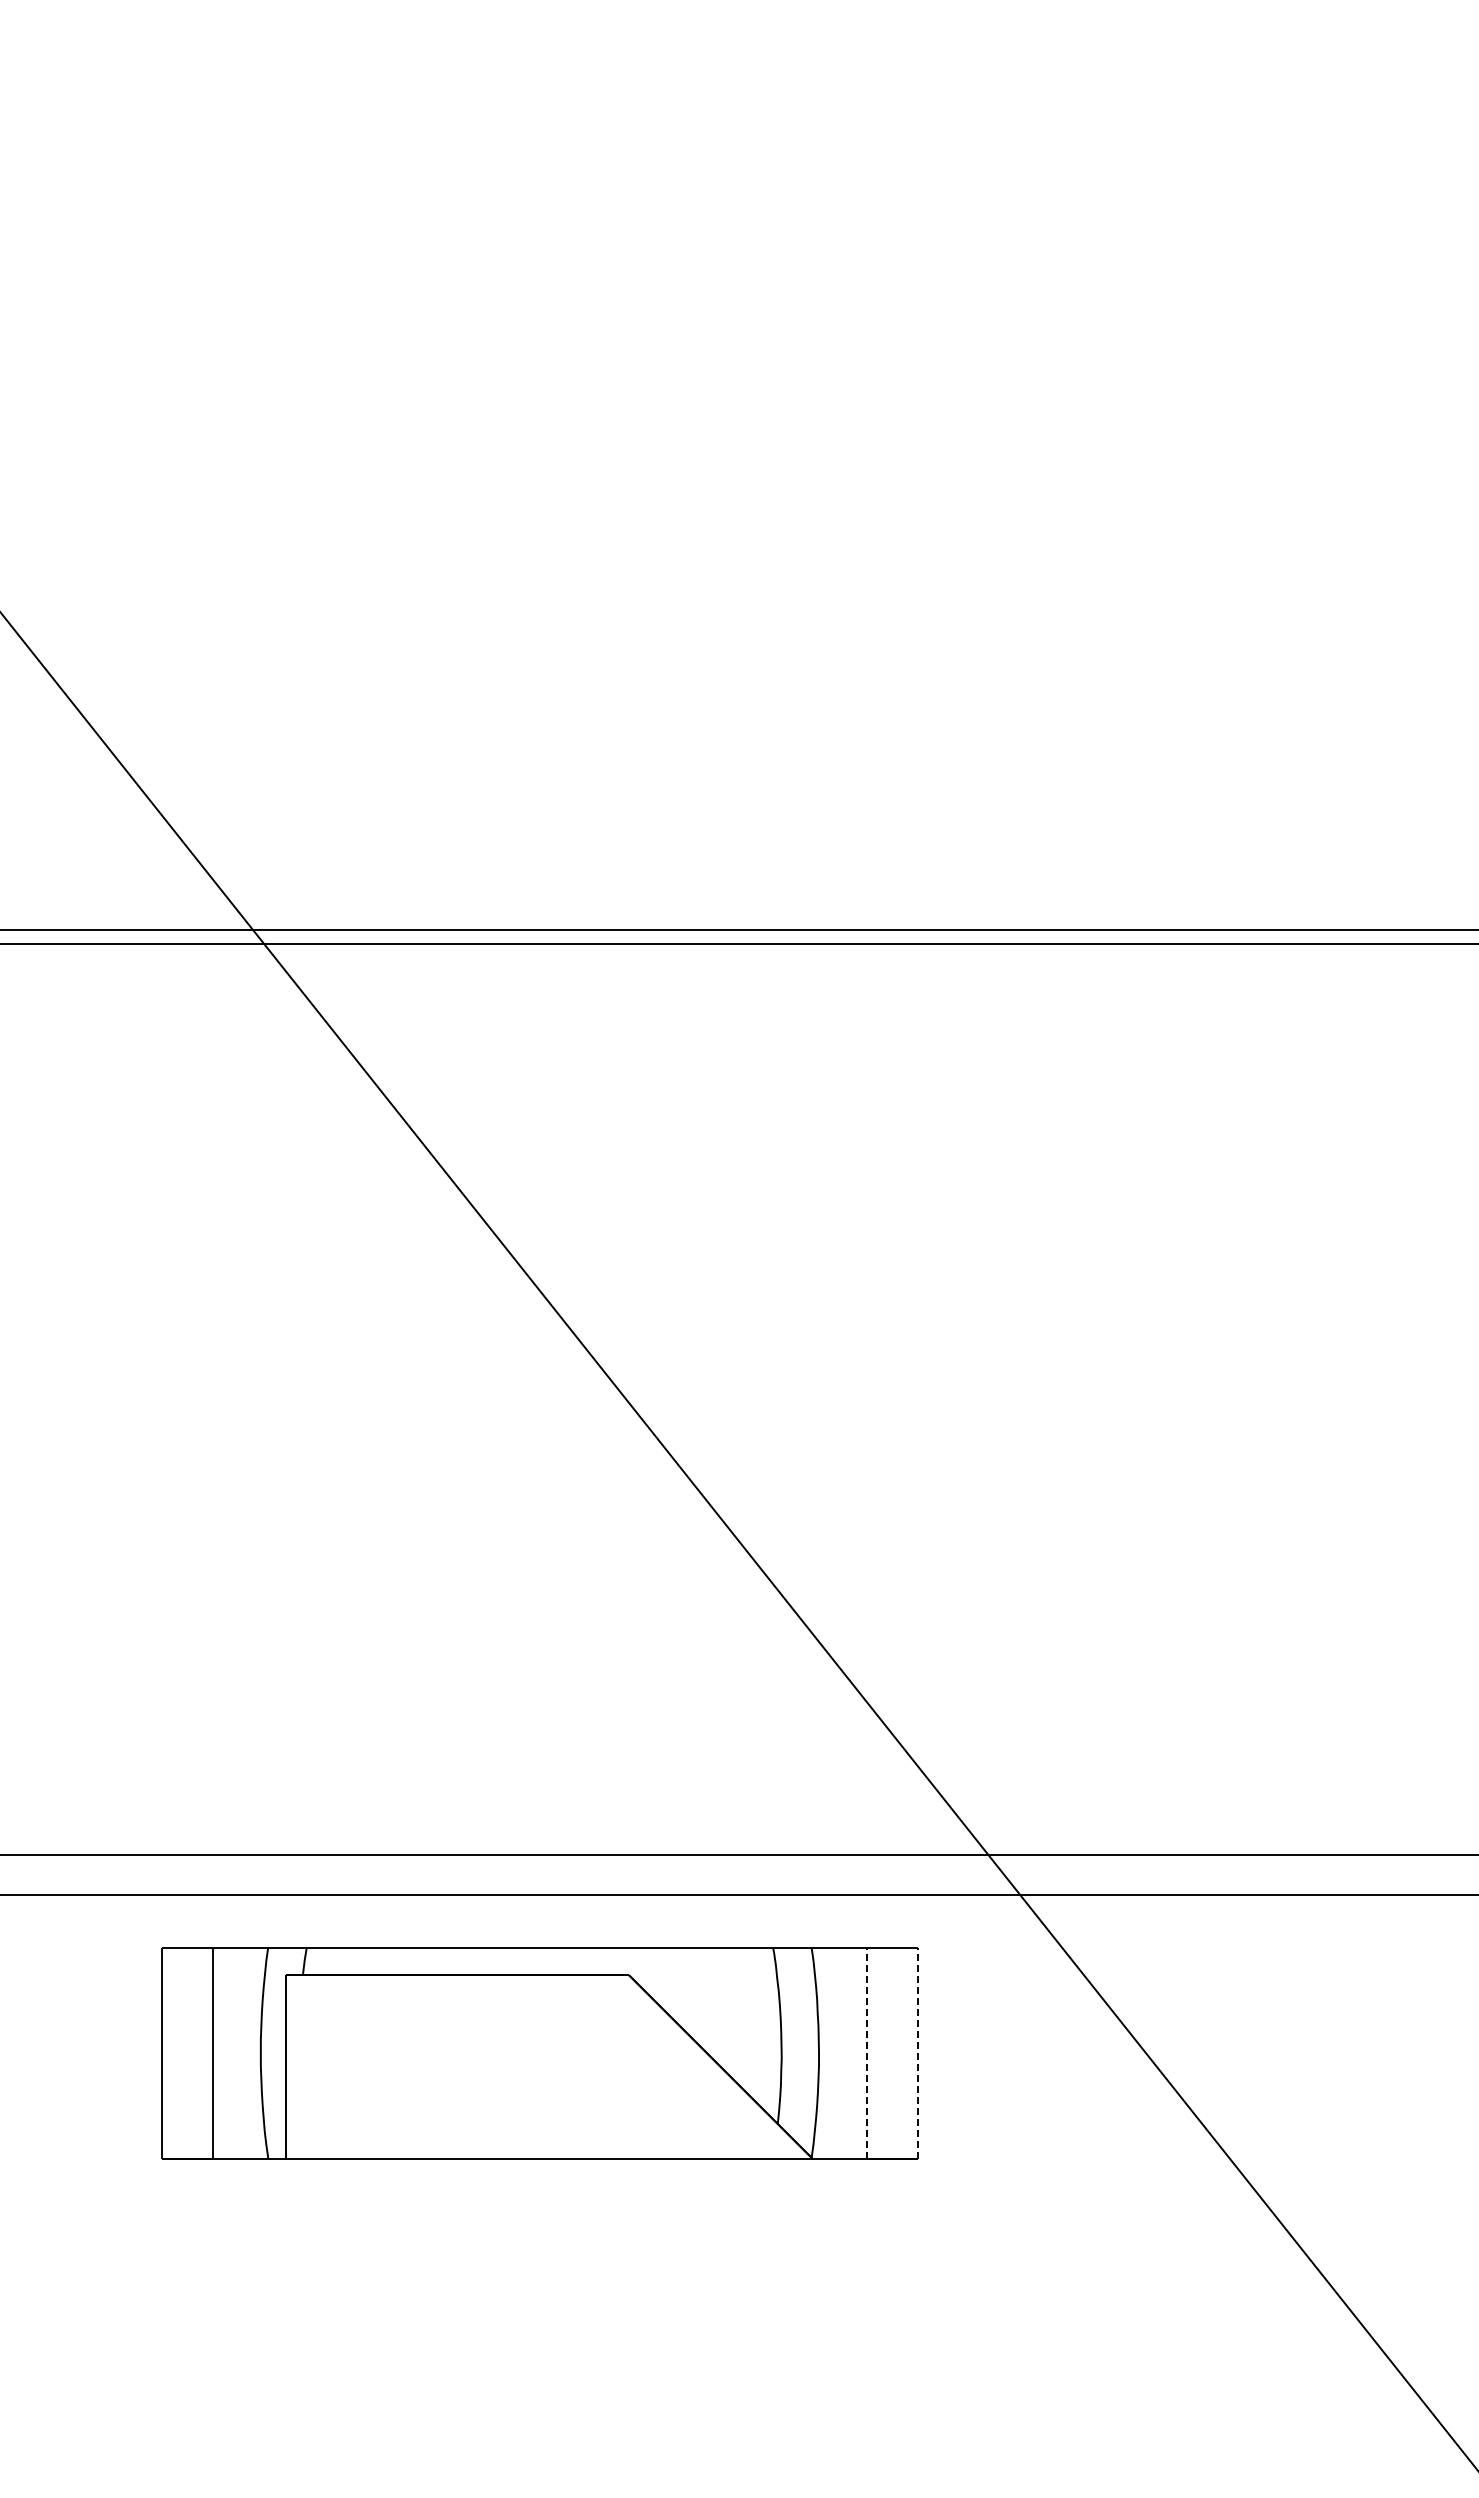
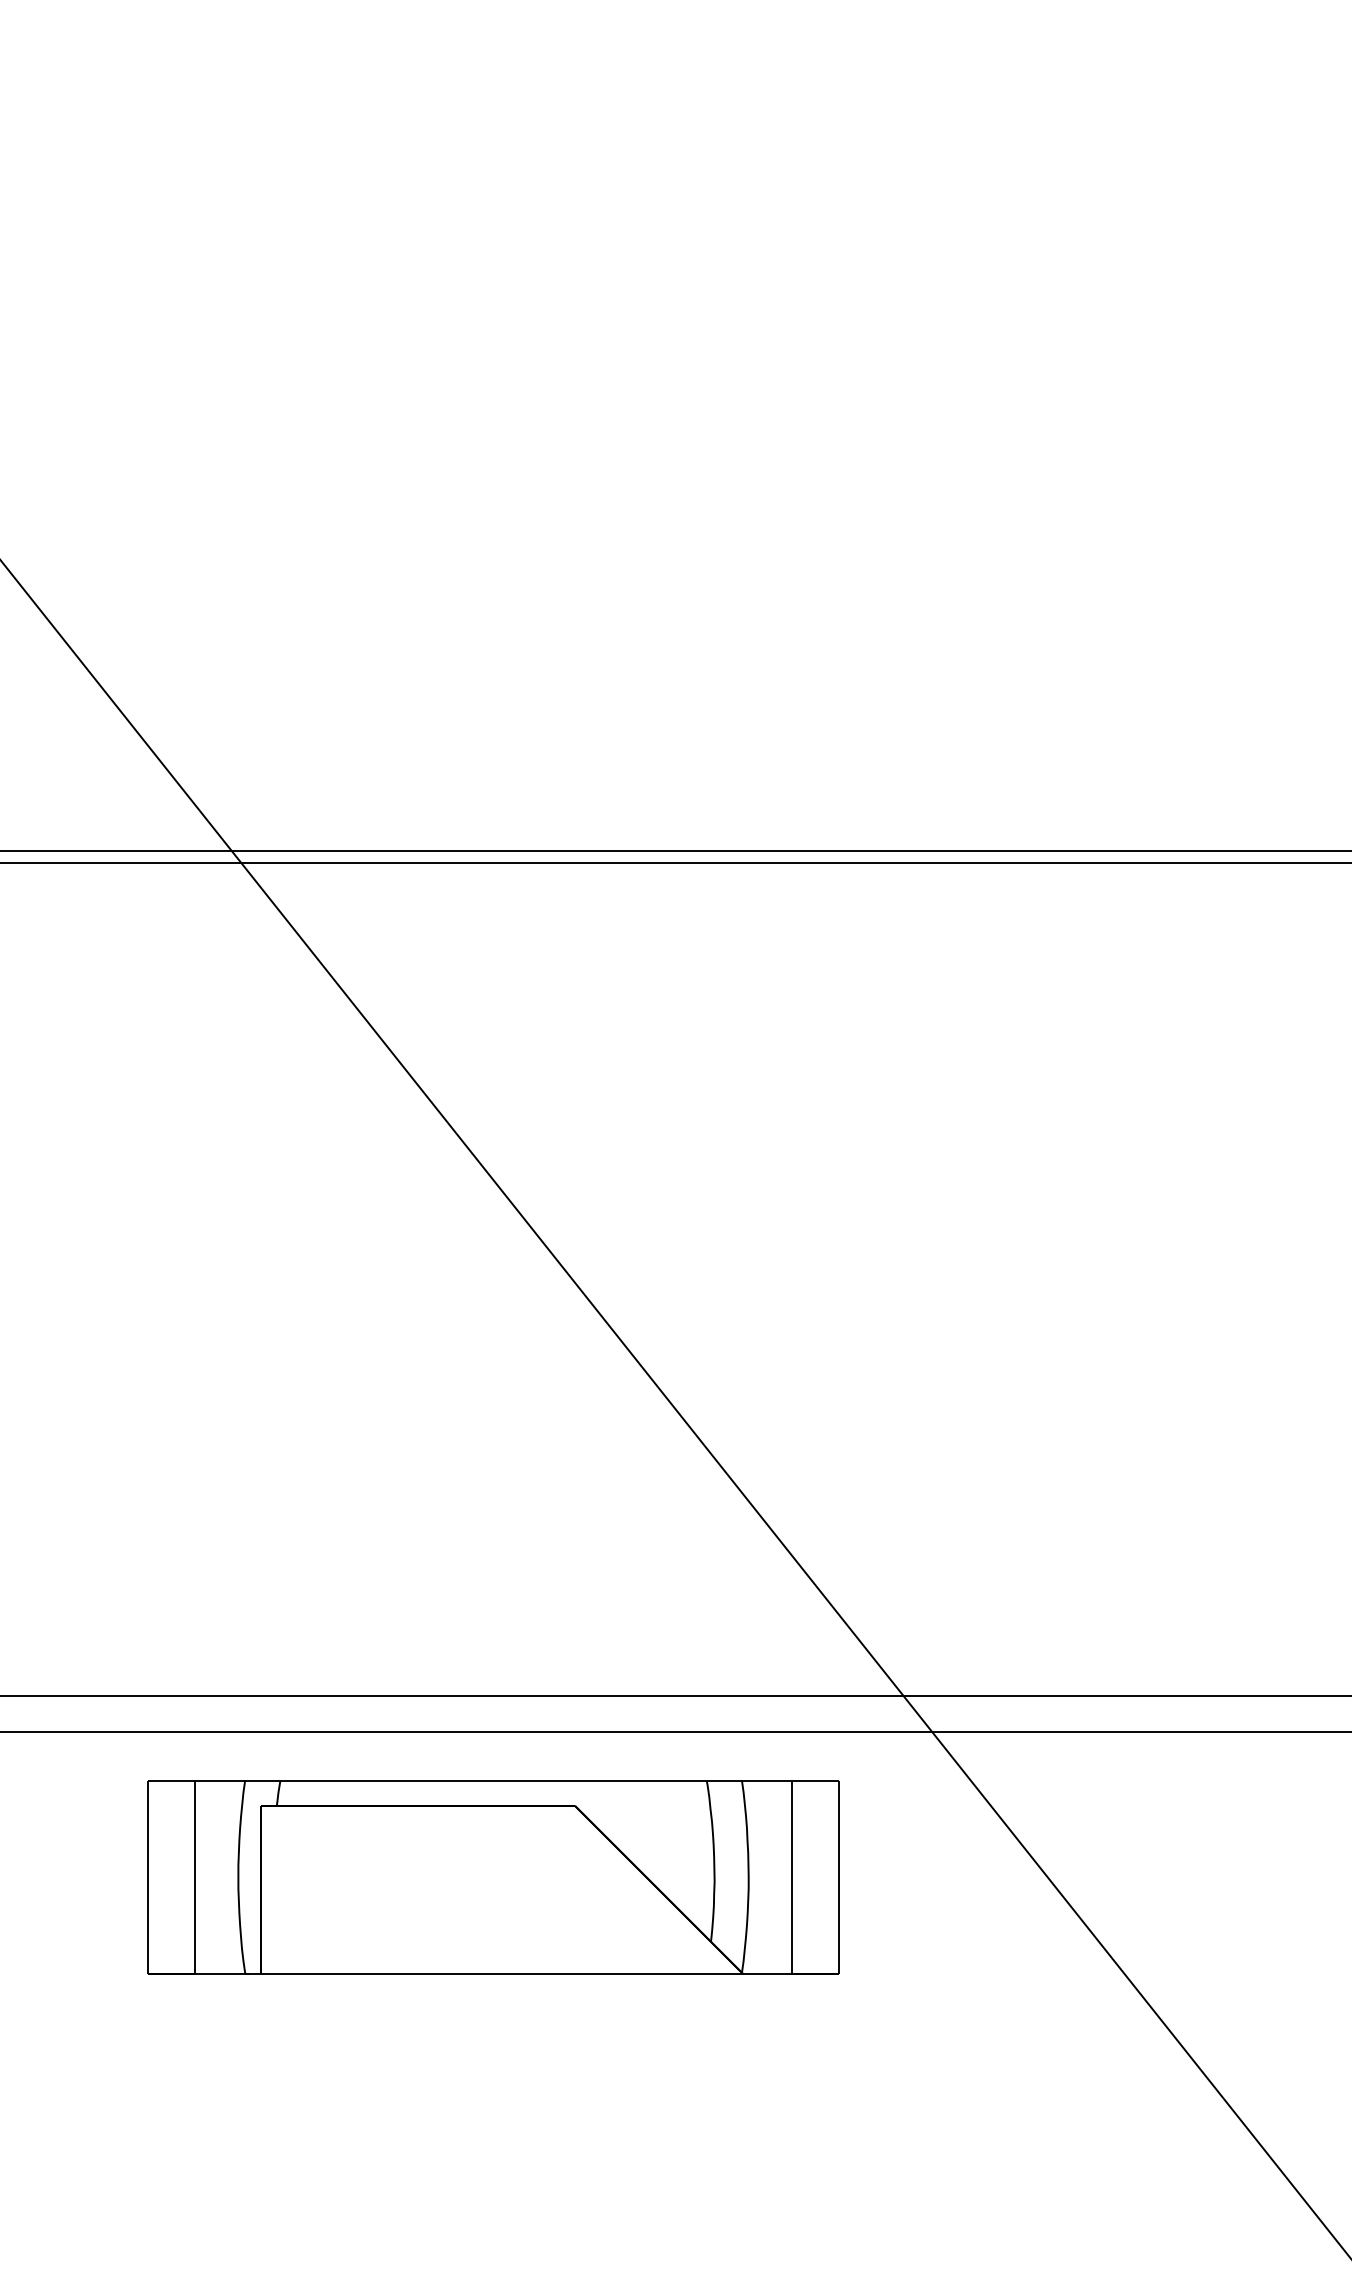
line: (866, 2053) -> (792, 1877), dashed -> solid
line: (918, 2053) -> (839, 1877), dashed -> solid

